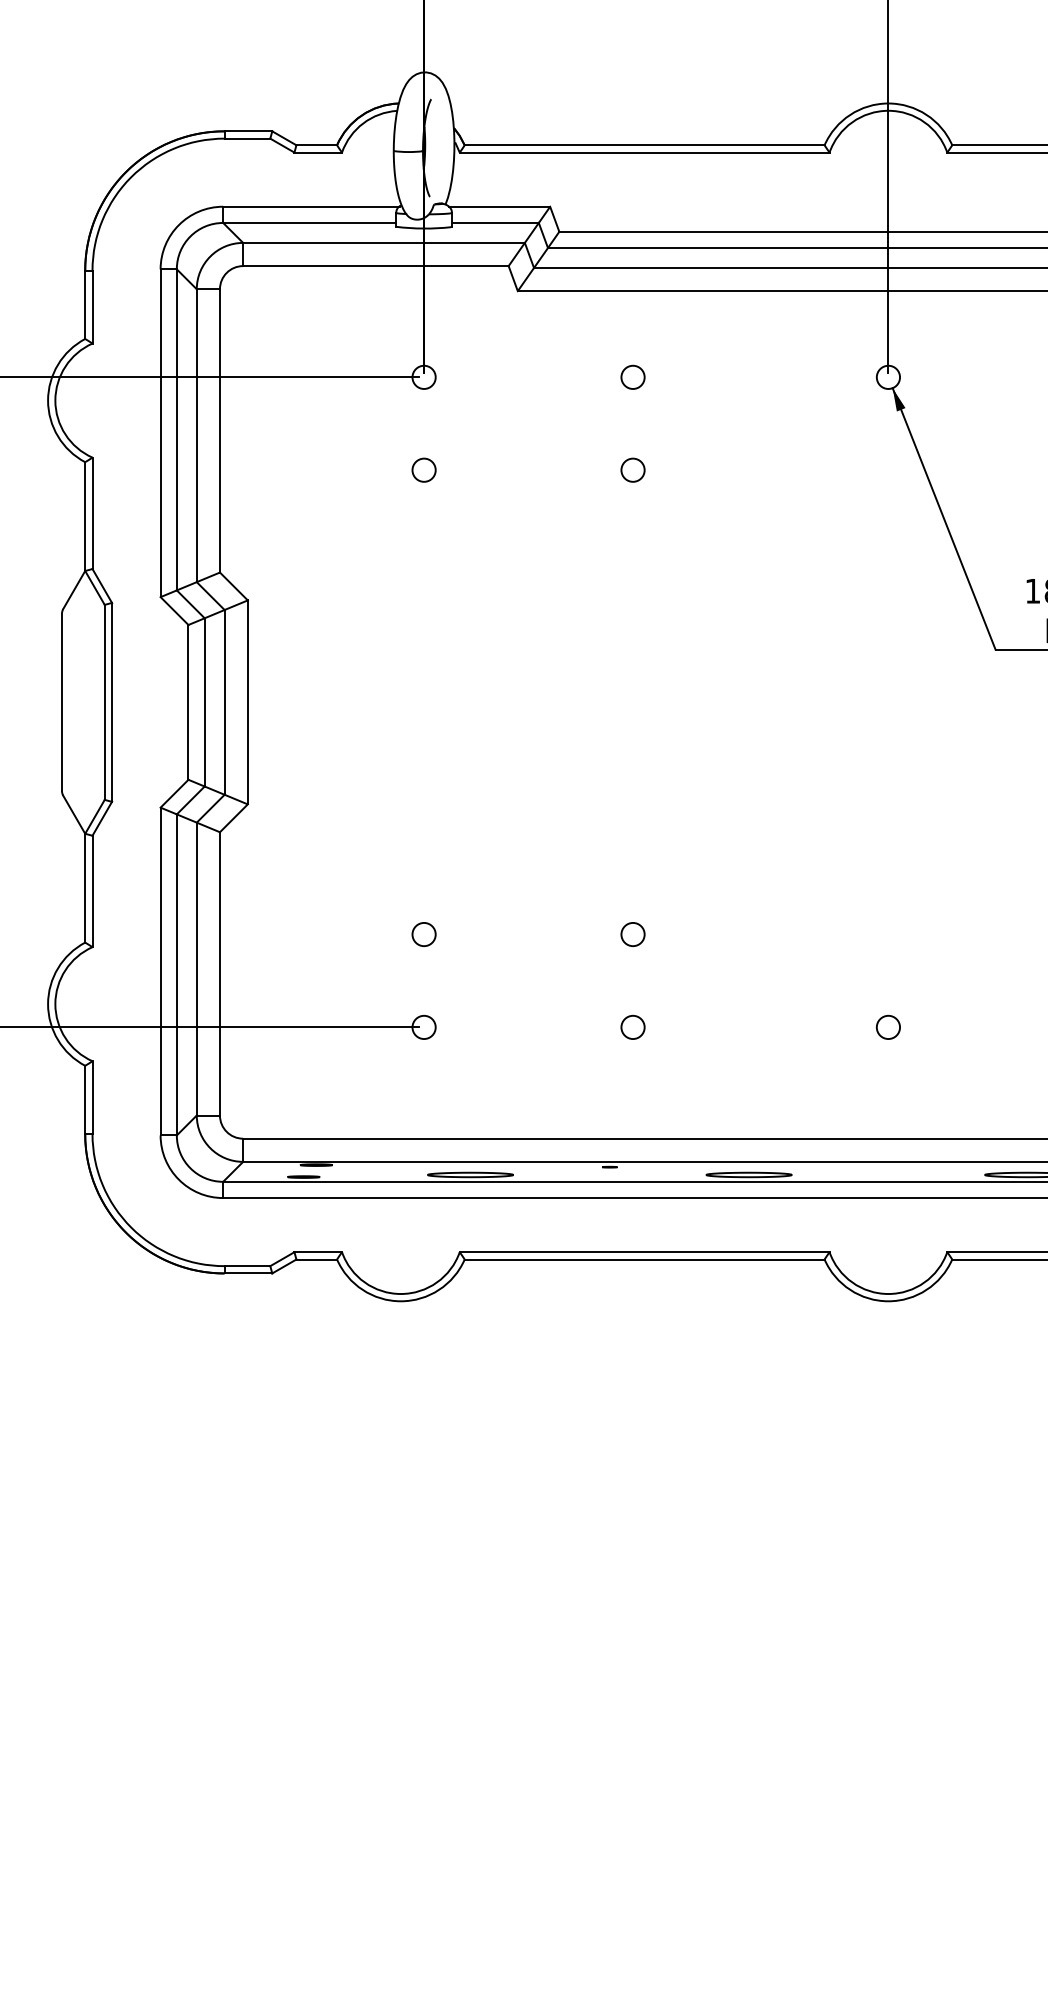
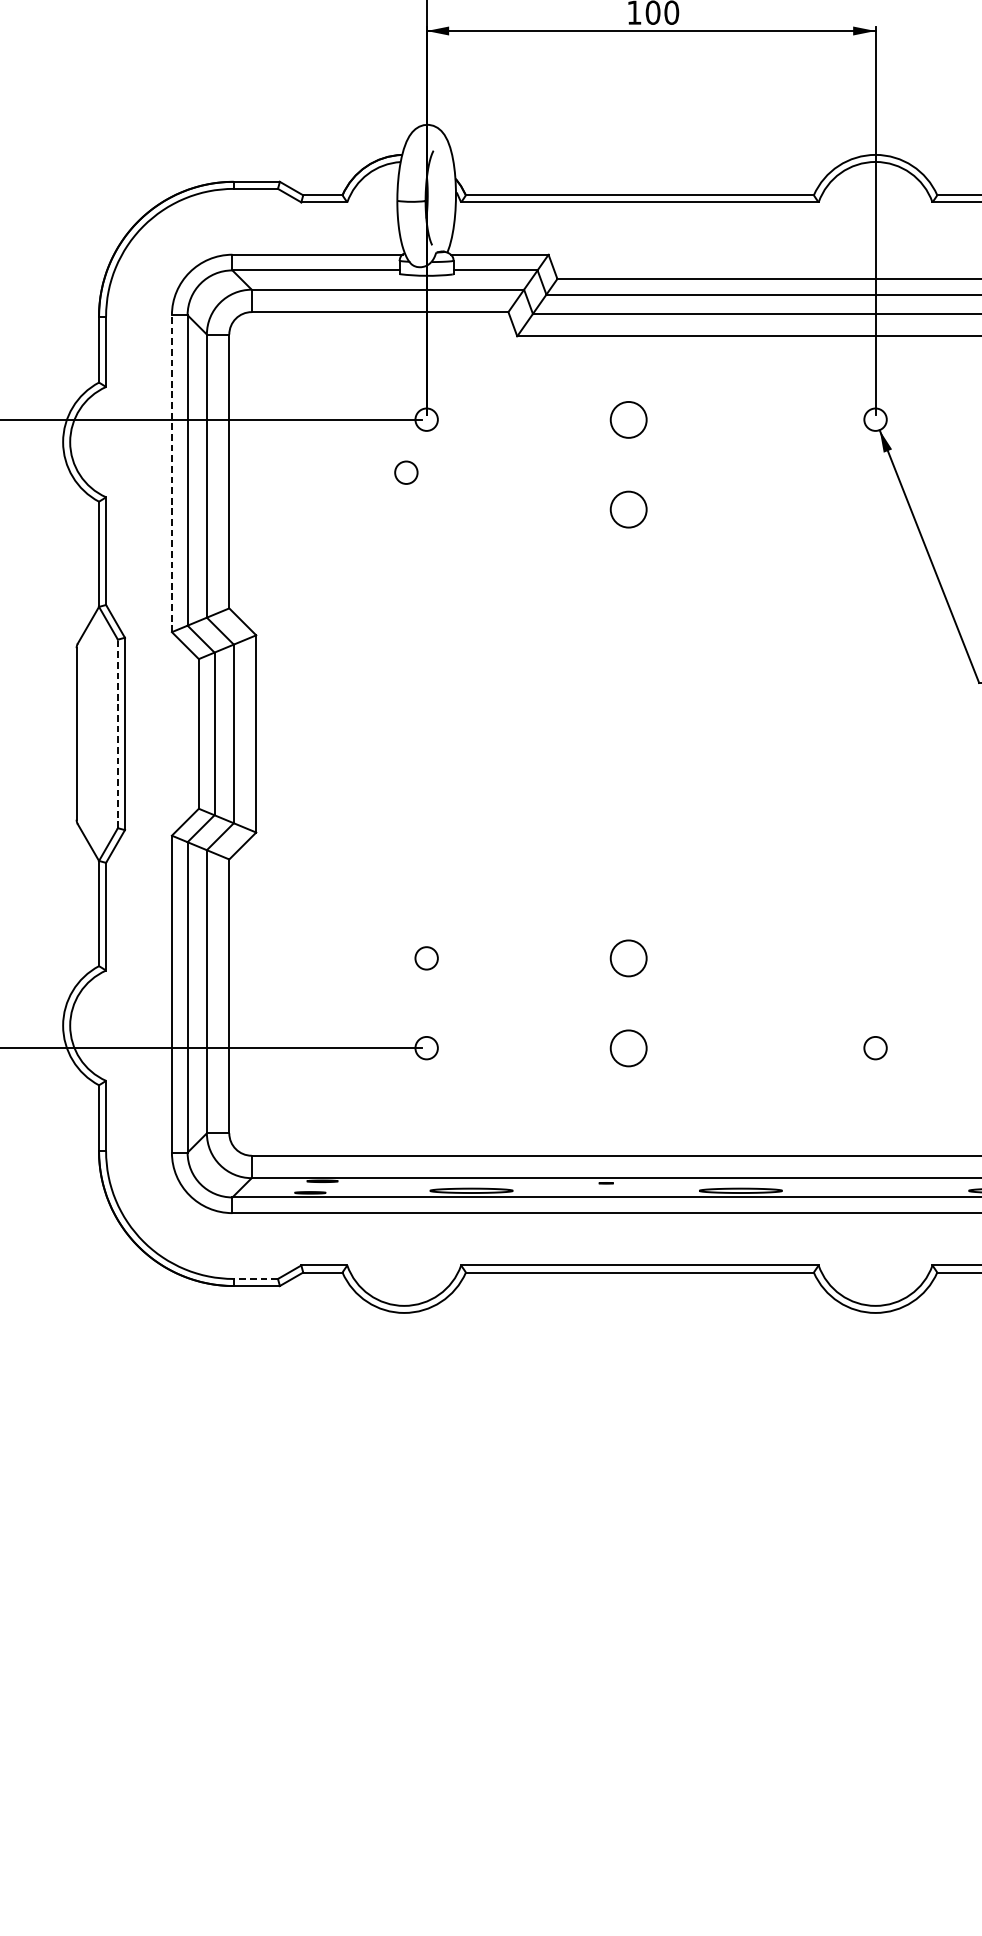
circle: (632, 376) -> (628, 418), size x1.6
line: (160, 433) -> (171, 473), solid -> dashed
circle: (423, 469) -> (405, 472), moved
circle: (632, 469) -> (628, 508), size x1.6
line: (104, 702) -> (117, 734), solid -> dashed
circle: (632, 934) -> (628, 958), size x1.6
circle: (632, 1026) -> (628, 1047), size x1.6
line: (247, 1266) -> (255, 1279), solid -> dashed

